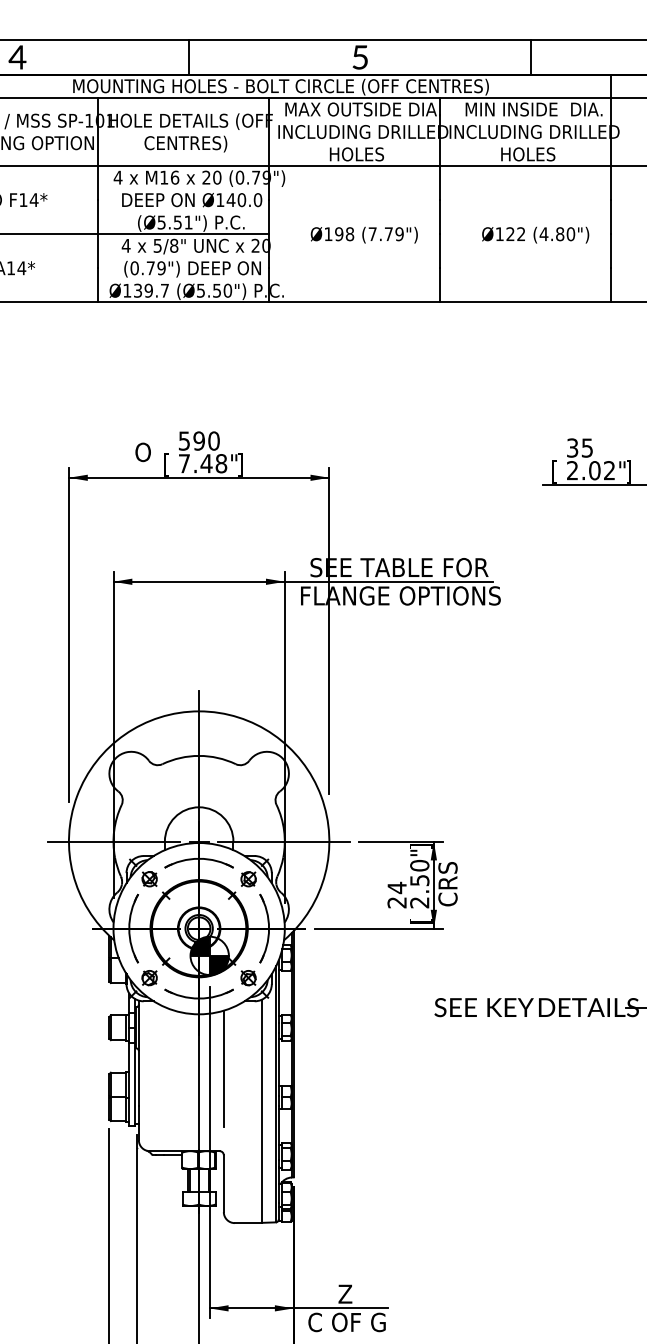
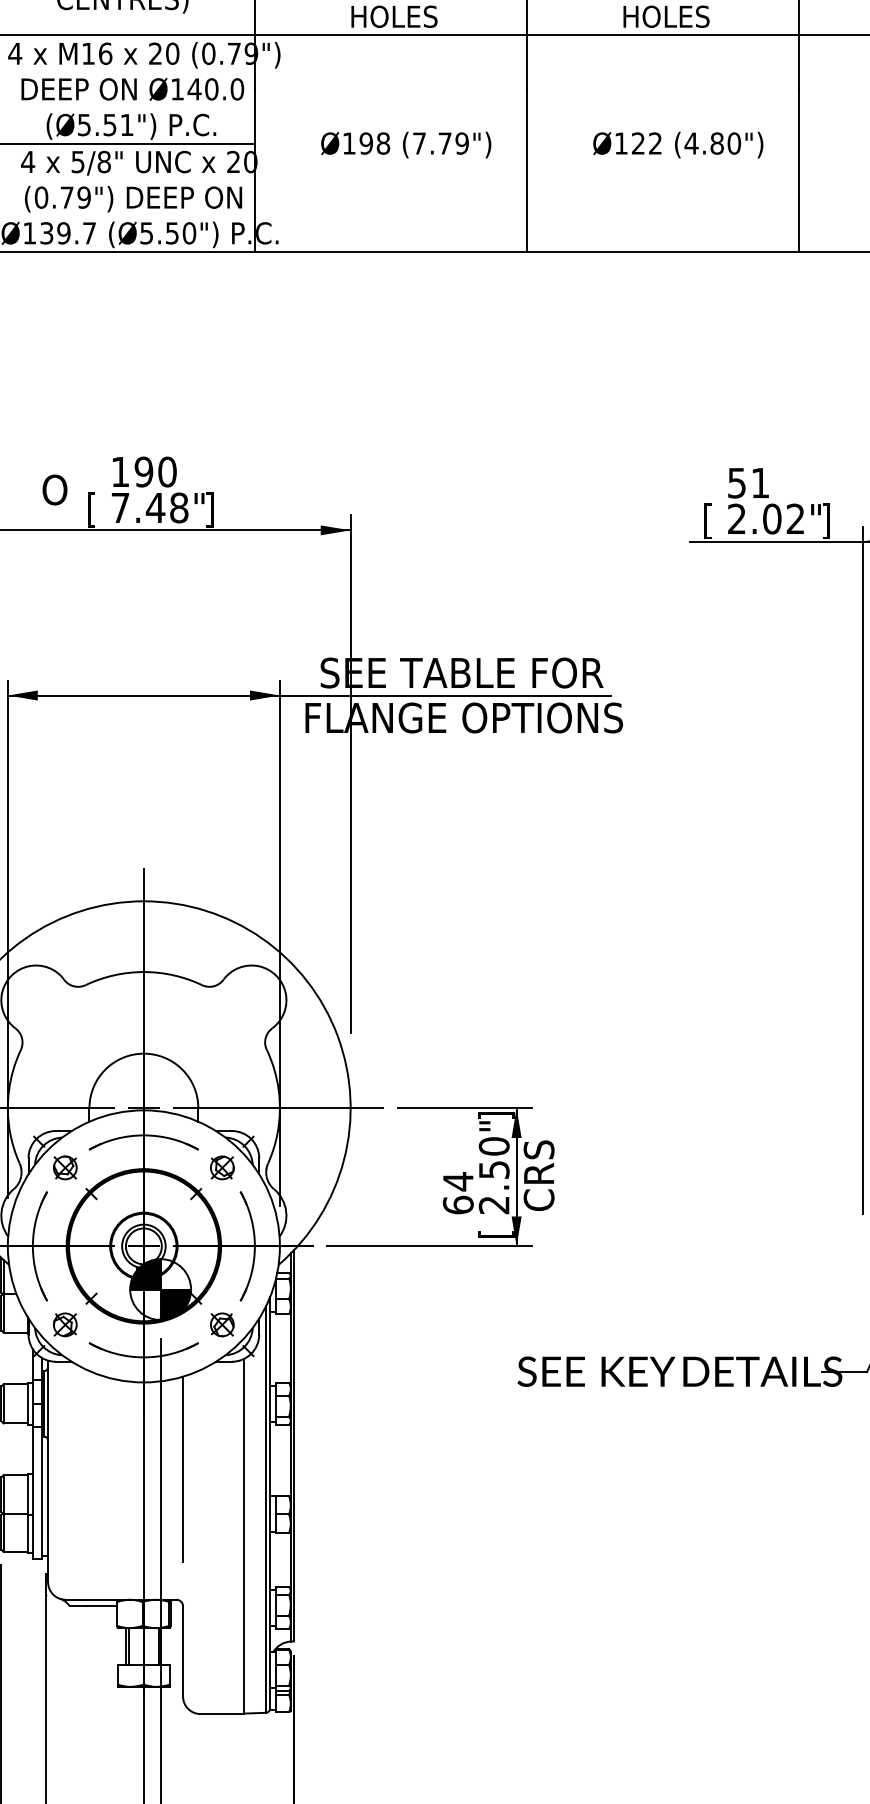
text: (183, 440) -> (119, 471), 590 -> 190
text: (579, 447) -> (747, 482), 35 -> 51
text: (396, 902) -> (457, 1204), 24 -> 64

